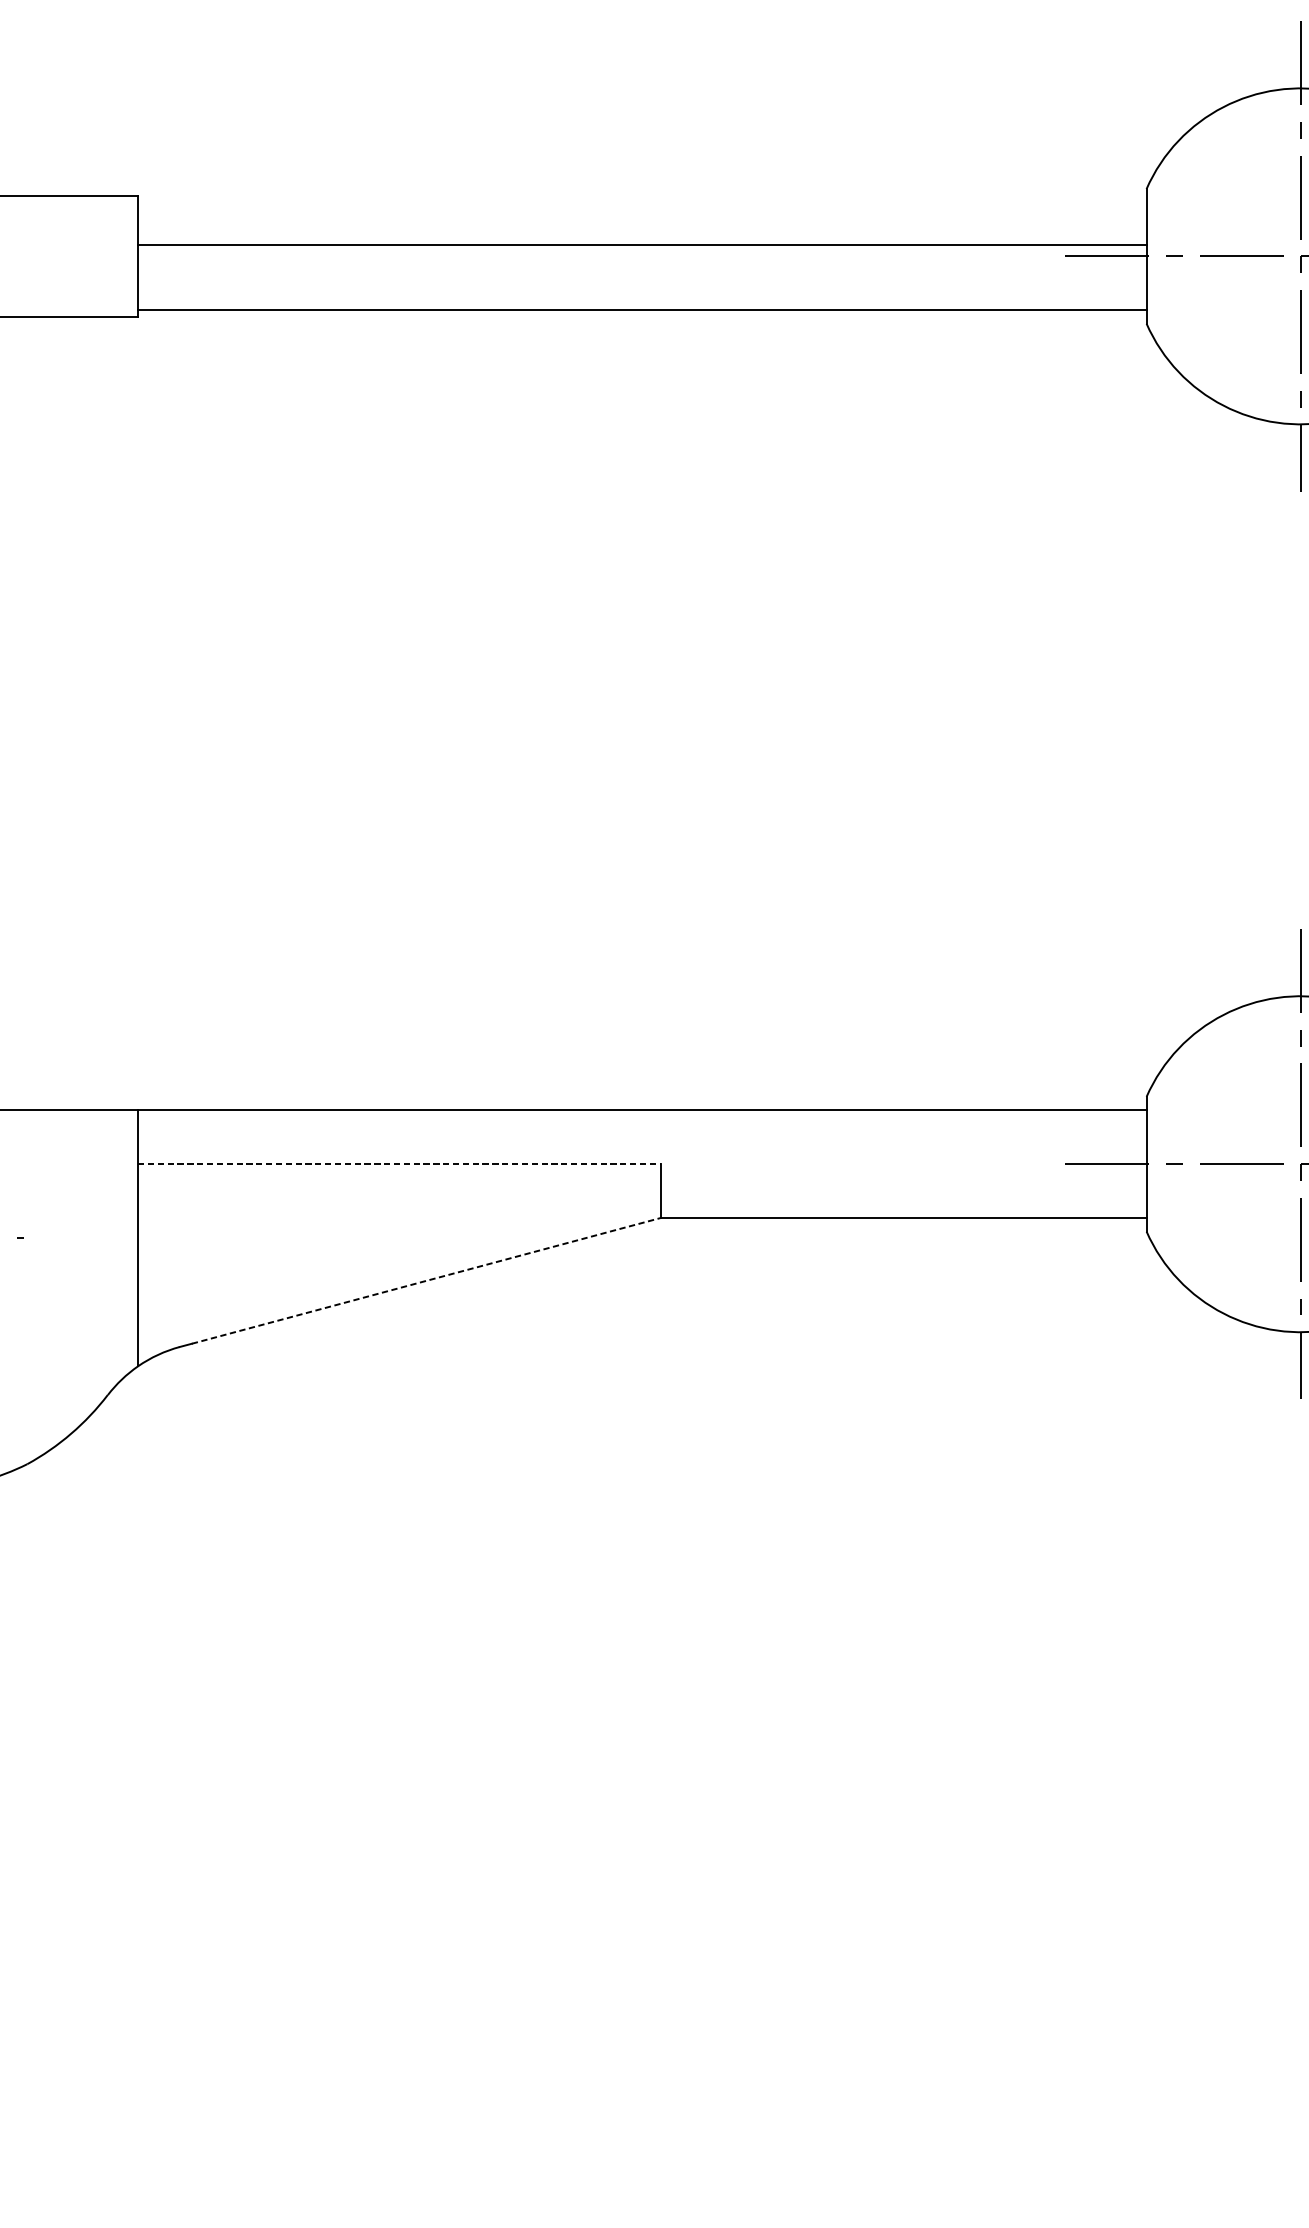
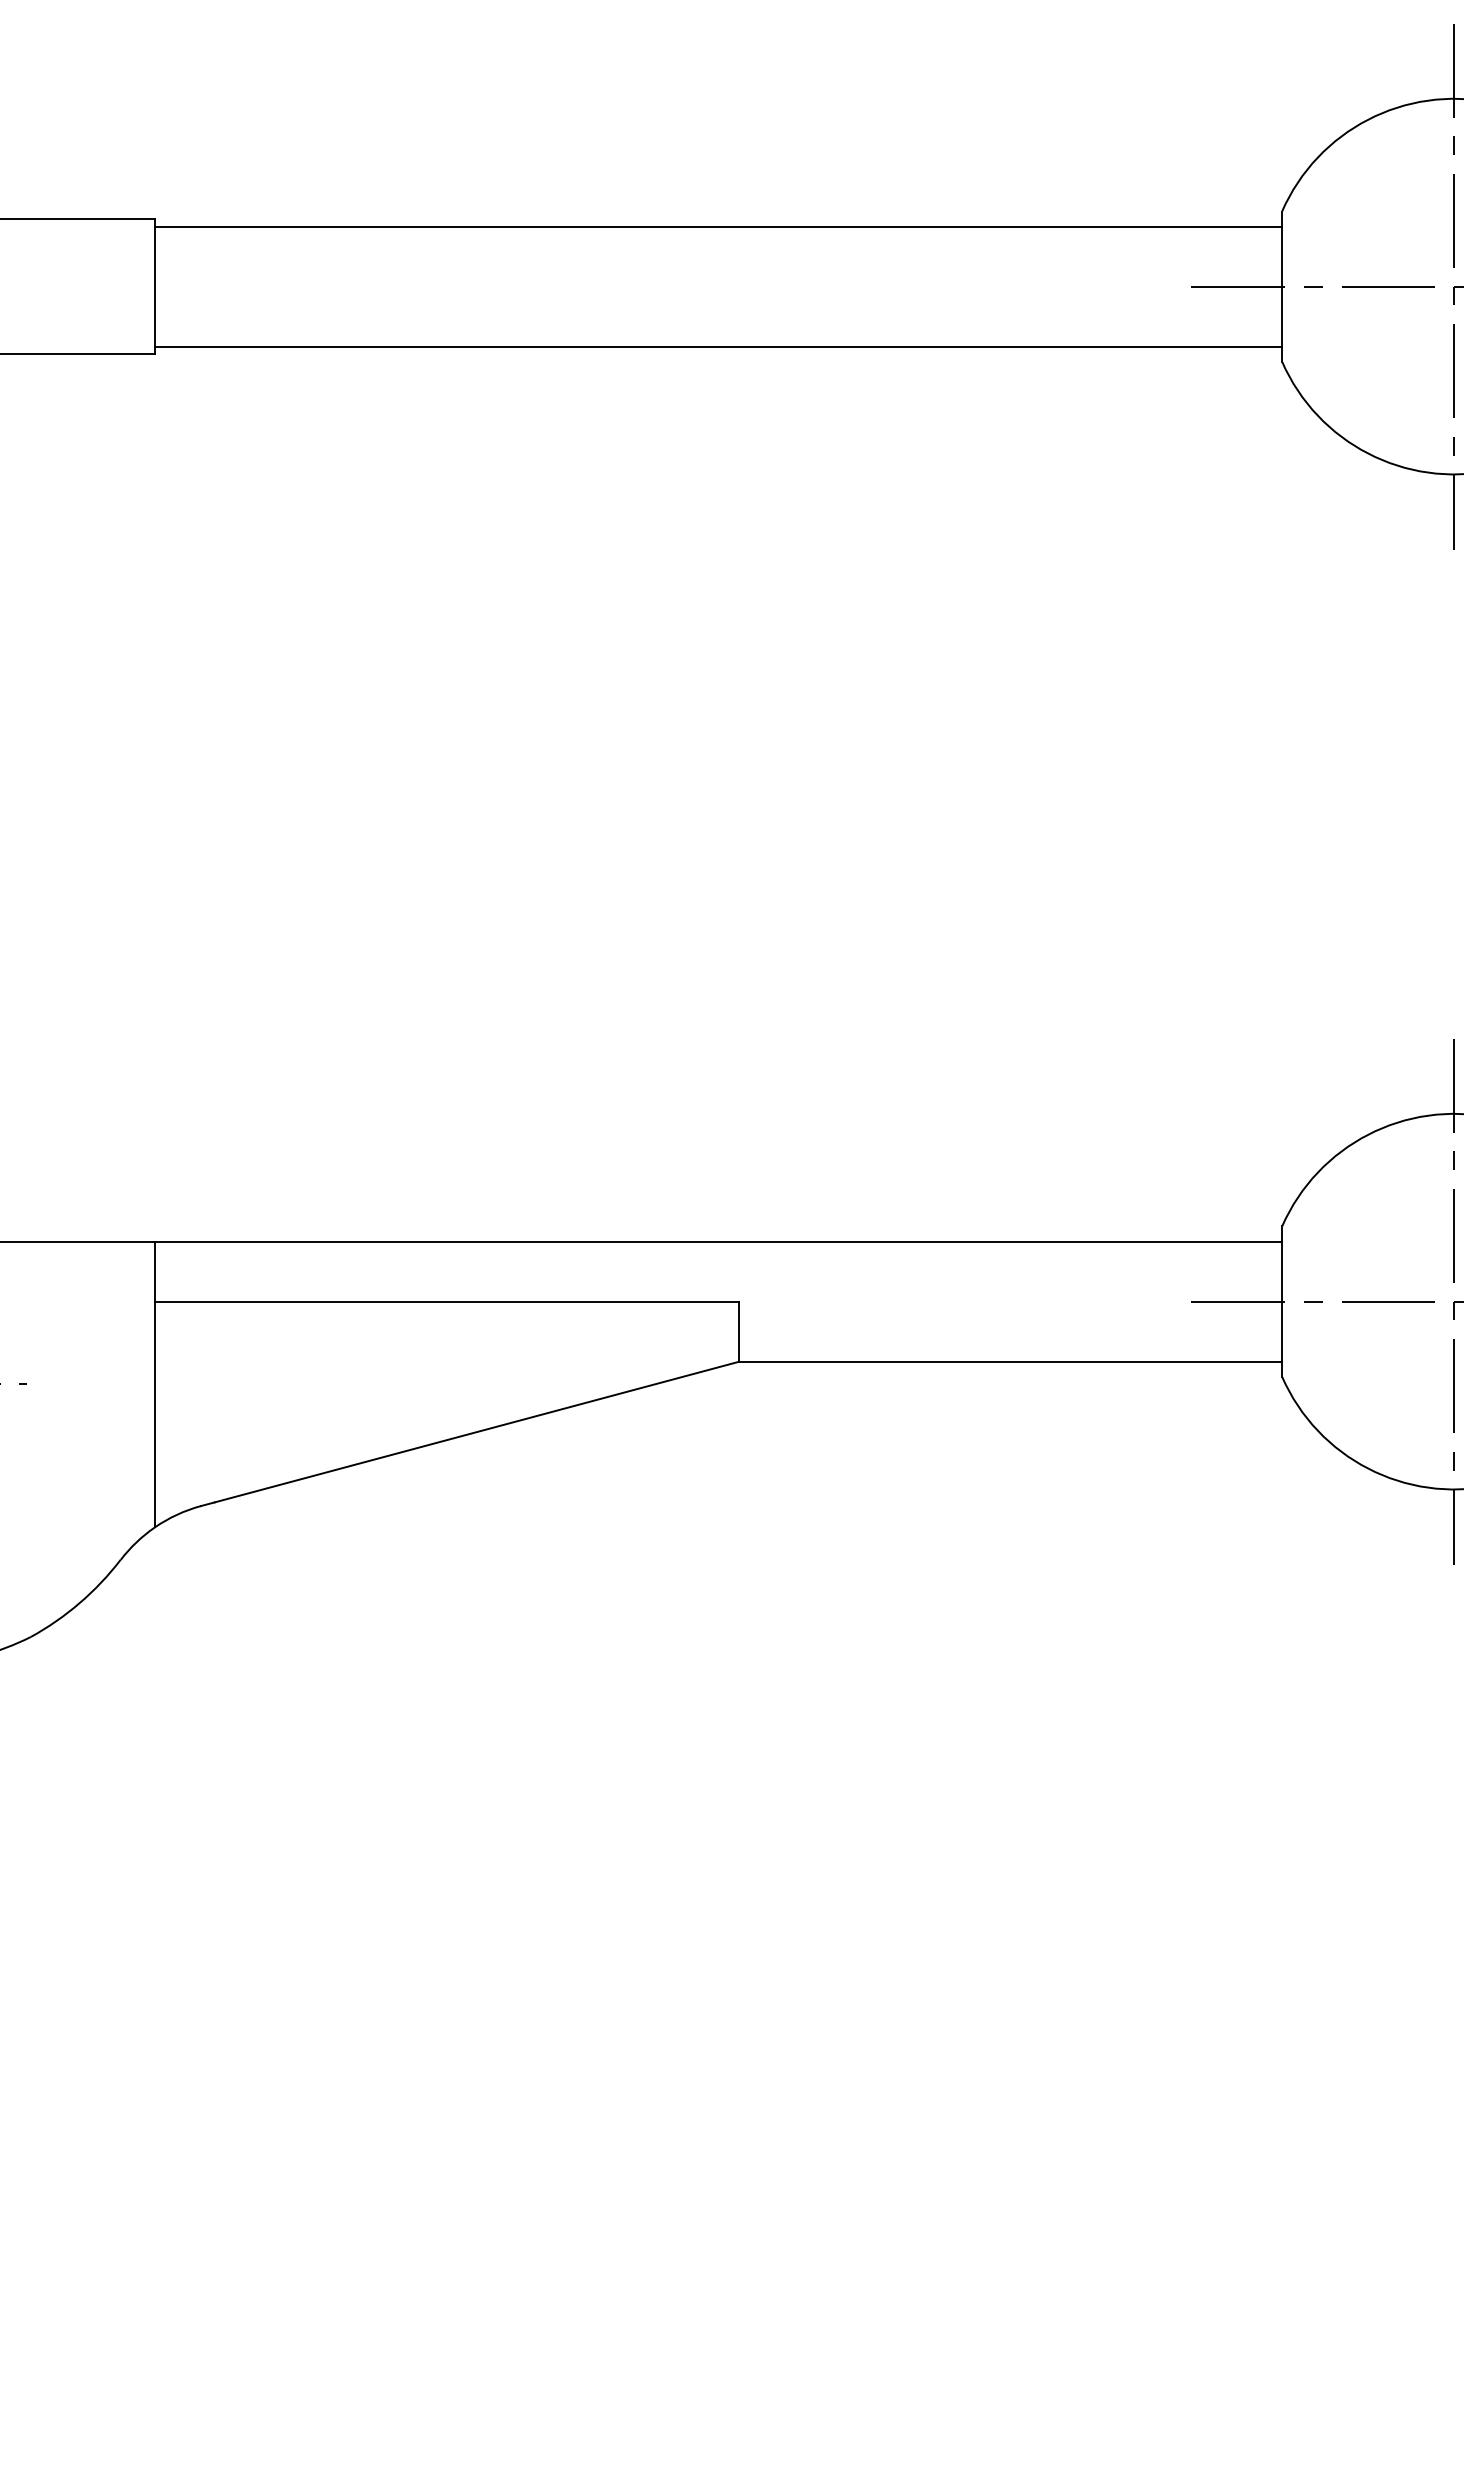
line: (642, 244) -> (718, 226), moved
line: (400, 1164) -> (447, 1301), dashed -> solid
line: (426, 1280) -> (477, 1431), dashed -> solid

